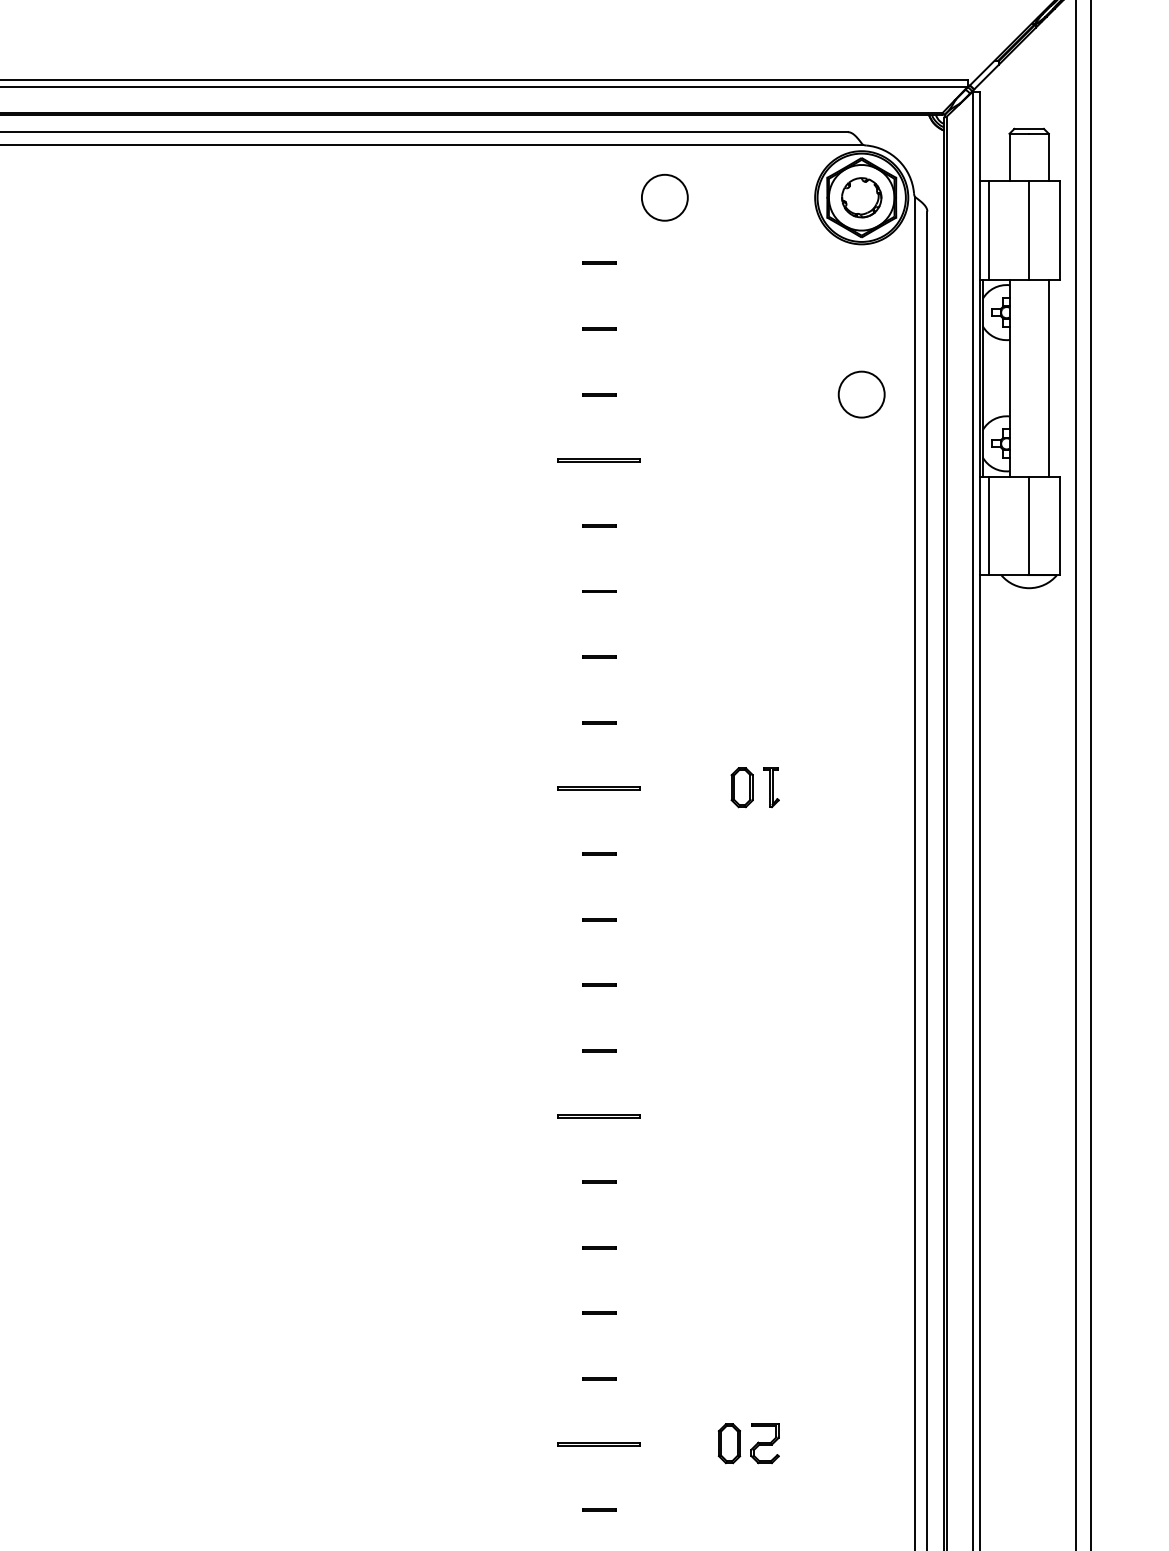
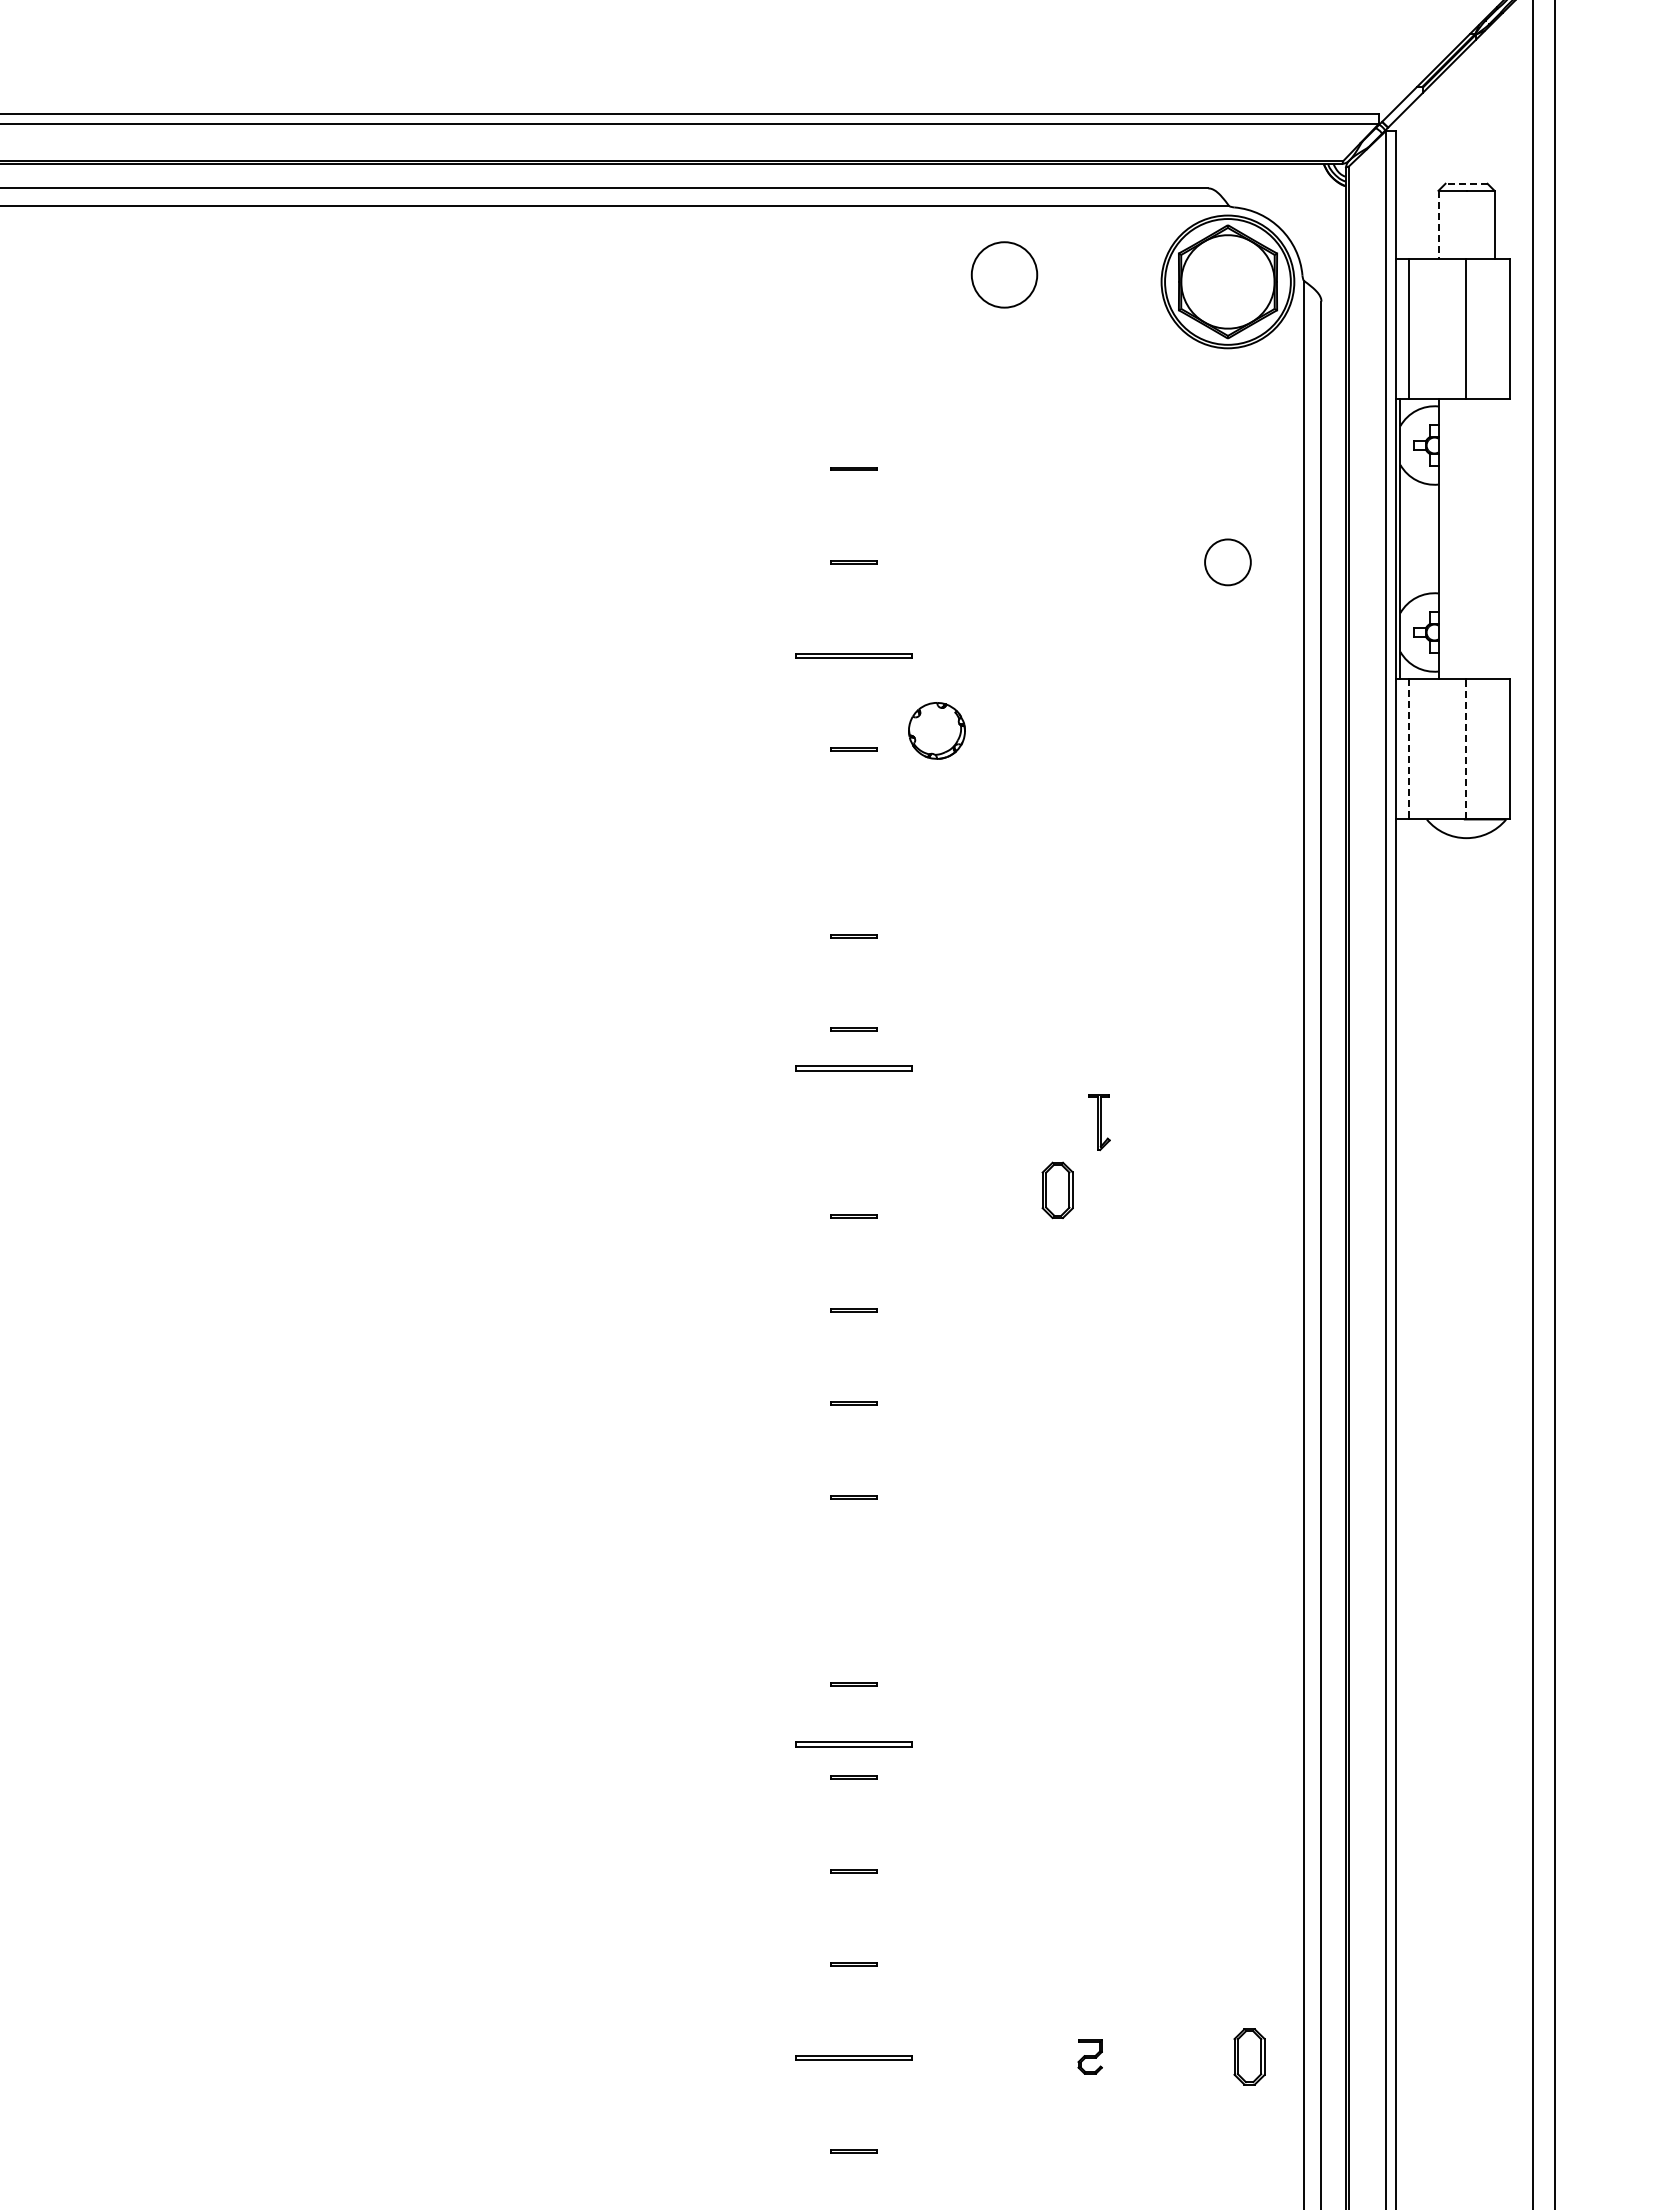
line: (1029, 128) -> (1466, 183), solid -> dashed
line: (1009, 157) -> (1438, 224), solid -> dashed
circle: (664, 197) -> (1004, 274), moved
part: (861, 197) -> (936, 730), moved
line: (598, 262) -> (853, 374), removed
line: (1048, 377) -> (1494, 538), removed
circle: (861, 394) -> (1227, 562), size x0.7
line: (989, 525) -> (1409, 749), solid -> dashed
line: (1029, 525) -> (1466, 748), solid -> dashed
line: (598, 590) -> (853, 841), removed
part: (742, 787) -> (1057, 1190), moved
part: (598, 788) -> (853, 1068), moved
part: (598, 1116) -> (853, 1744), moved
part: (729, 1443) -> (1249, 2056), moved
part: (764, 1443) -> (1089, 2056), size x0.6

